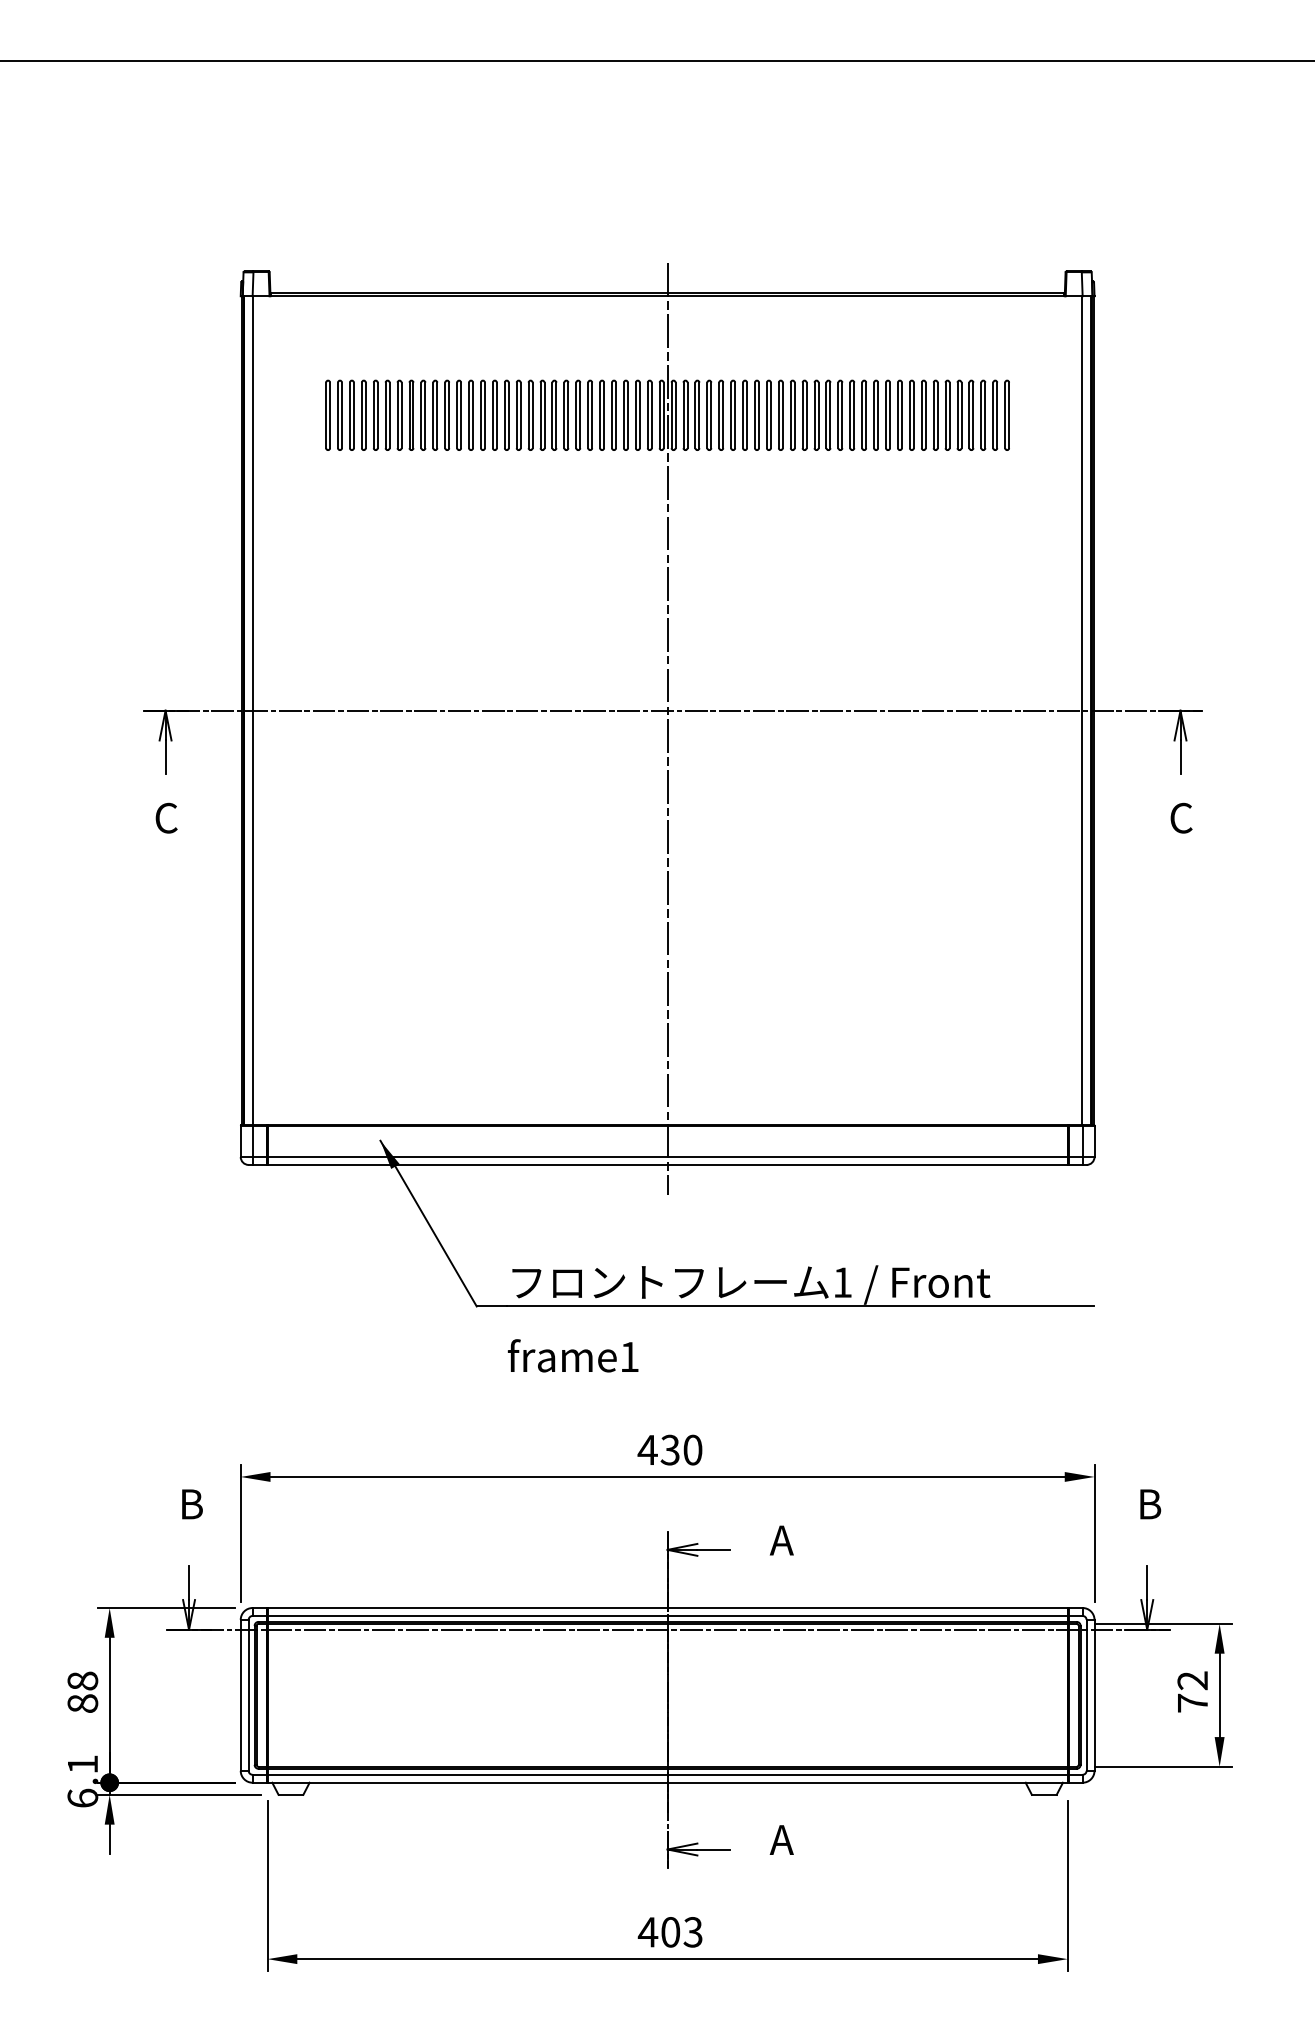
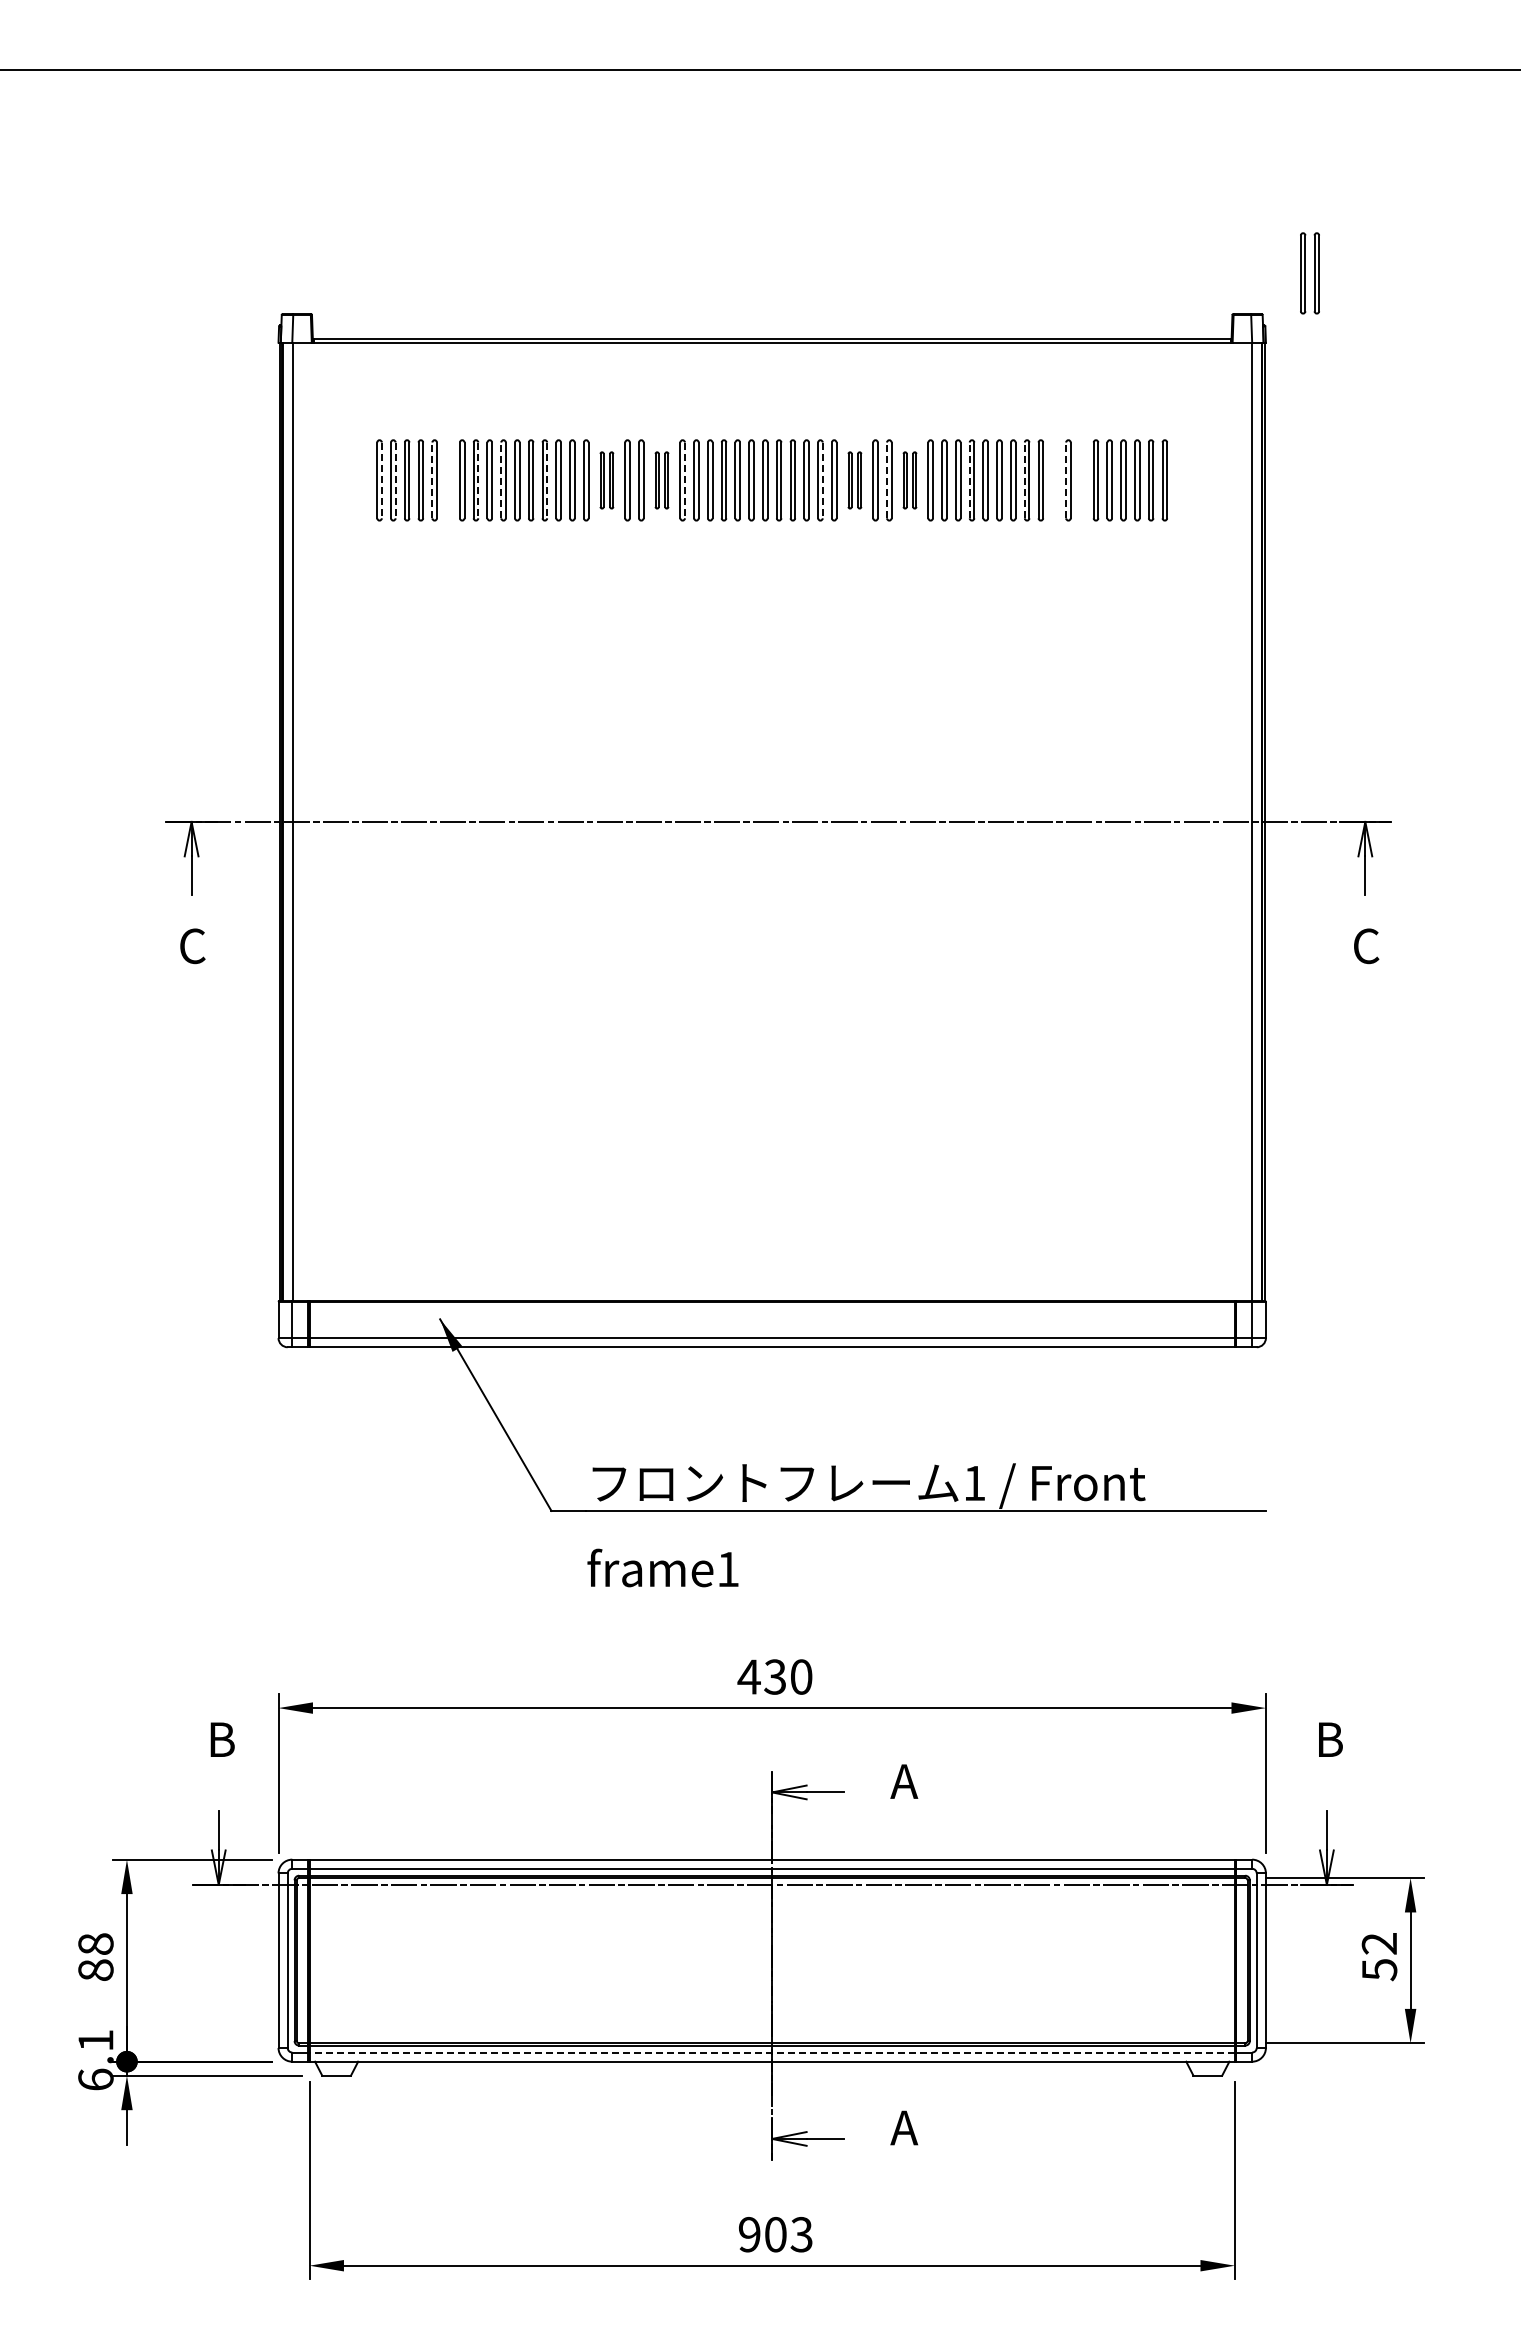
part: (1132, 236) -> (1309, 273), added
line: (329, 415) -> (381, 480), solid -> dashed
line: (341, 415) -> (395, 480), solid -> dashed
line: (373, 415) -> (432, 480), solid -> dashed
part: (387, 415) -> (448, 480), removed
line: (413, 415) -> (478, 480), solid -> dashed
line: (433, 415) -> (501, 480), solid -> dashed
line: (473, 415) -> (547, 480), solid -> dashed
part: (524, 415) -> (606, 480), size x0.7
part: (571, 415) -> (661, 480), size x0.7
line: (591, 415) -> (684, 480), solid -> dashed
line: (711, 415) -> (822, 480), solid -> dashed
part: (738, 415) -> (854, 480), size x0.7
line: (767, 415) -> (887, 480), solid -> dashed
part: (786, 415) -> (909, 480), size x0.7
line: (838, 415) -> (969, 480), solid -> dashed
line: (885, 415) -> (1024, 480), solid -> dashed
part: (911, 415) -> (1054, 480), removed
line: (922, 415) -> (1066, 480), solid -> dashed
part: (935, 415) -> (1082, 480), removed
line: (667, 728) -> (772, 842), removed
text: (1192, 1703) -> (1379, 1970), 72 -> 52
line: (667, 1774) -> (772, 2052), solid -> dashed
text: (647, 1932) -> (749, 2234), 403 -> 903

